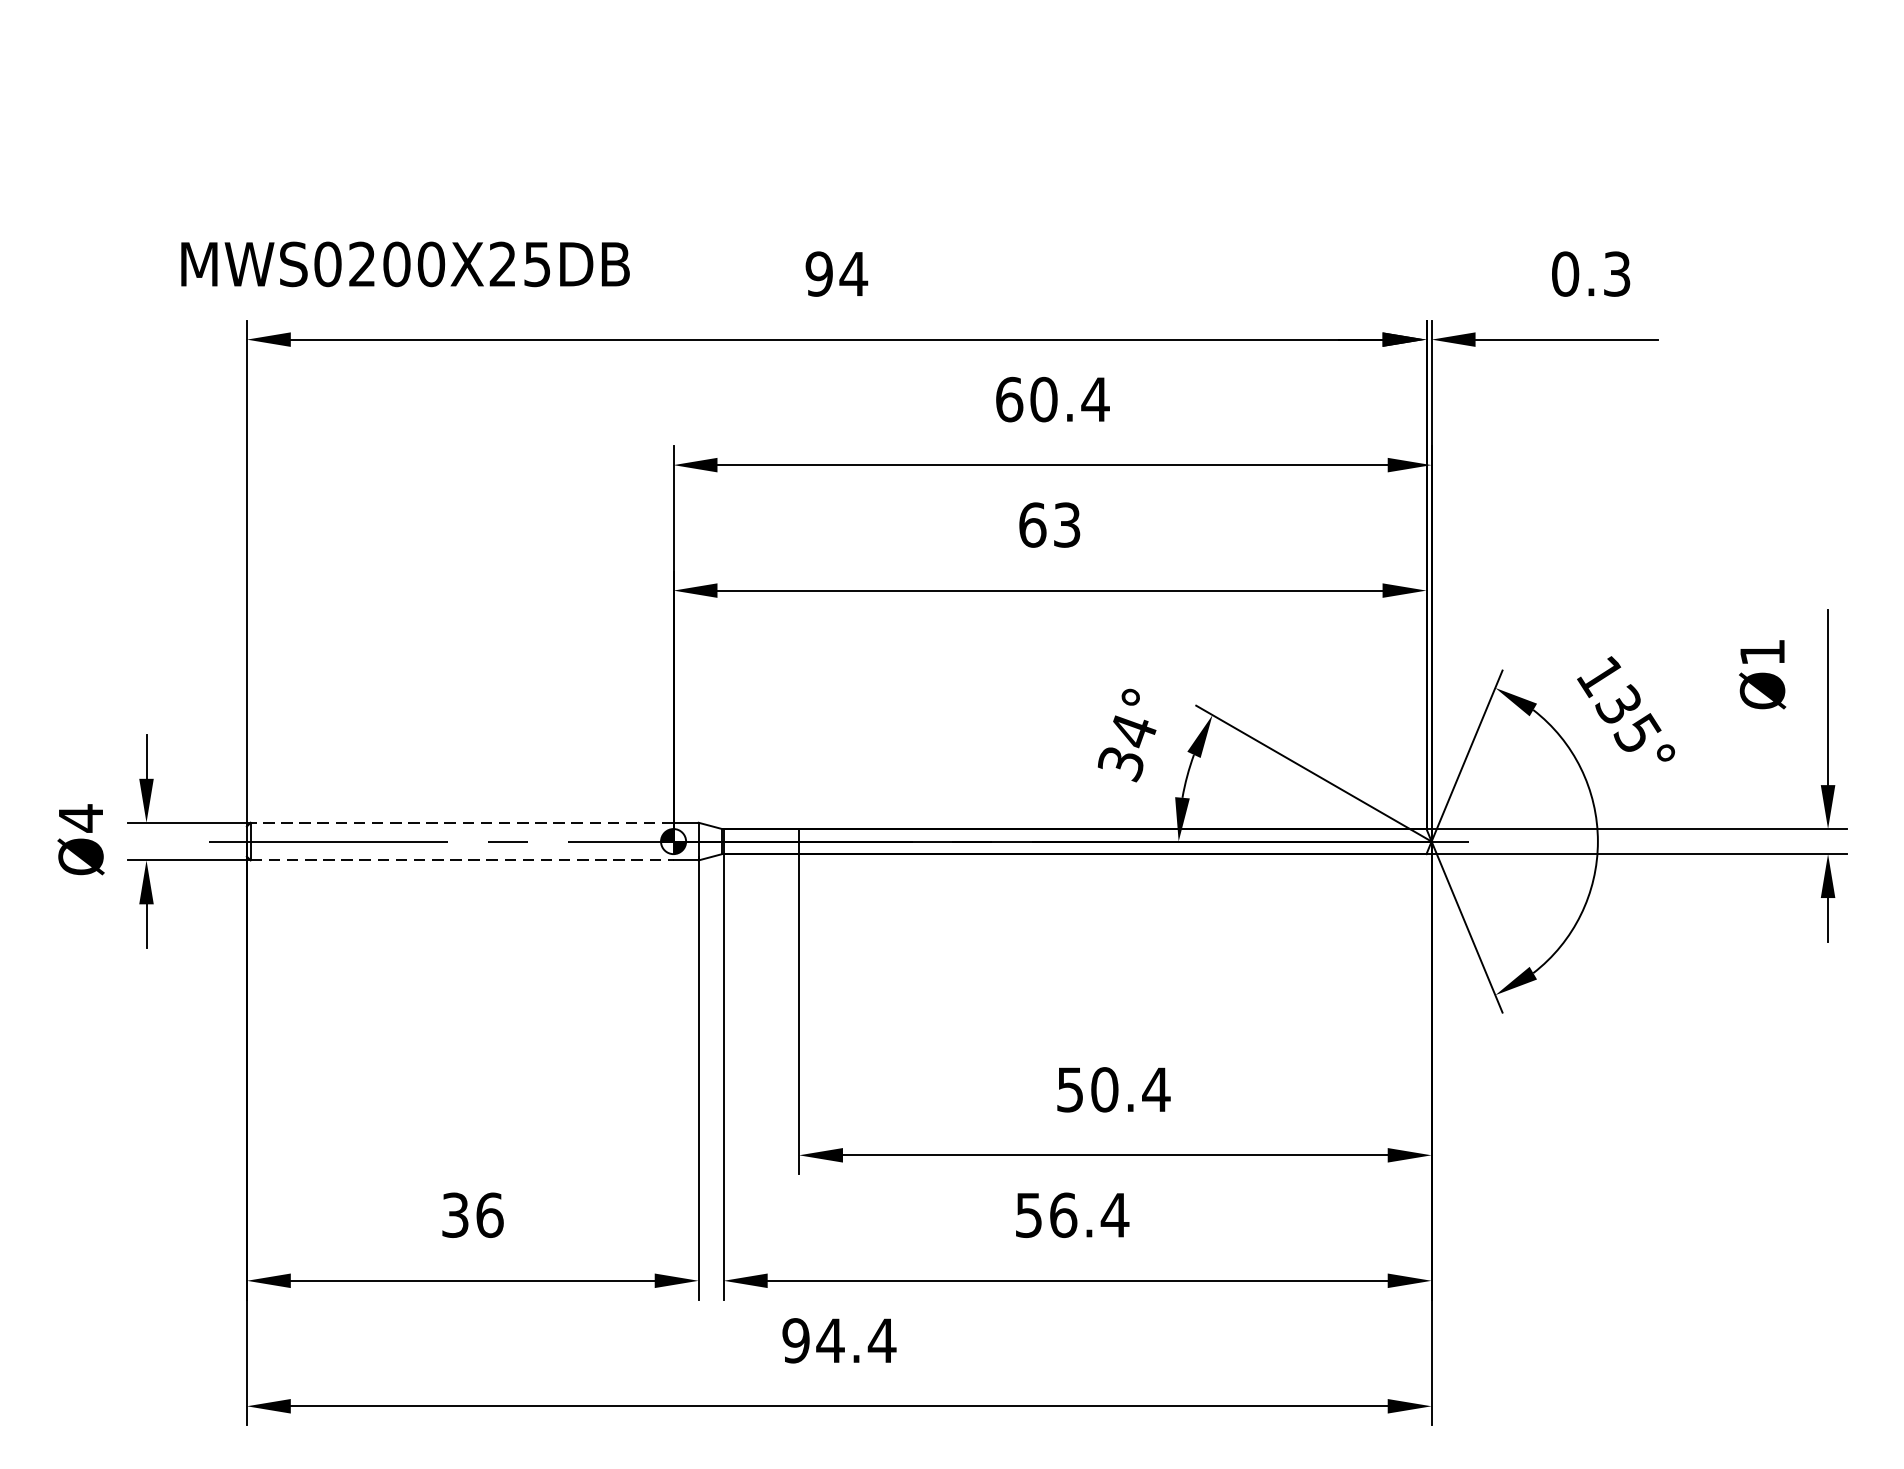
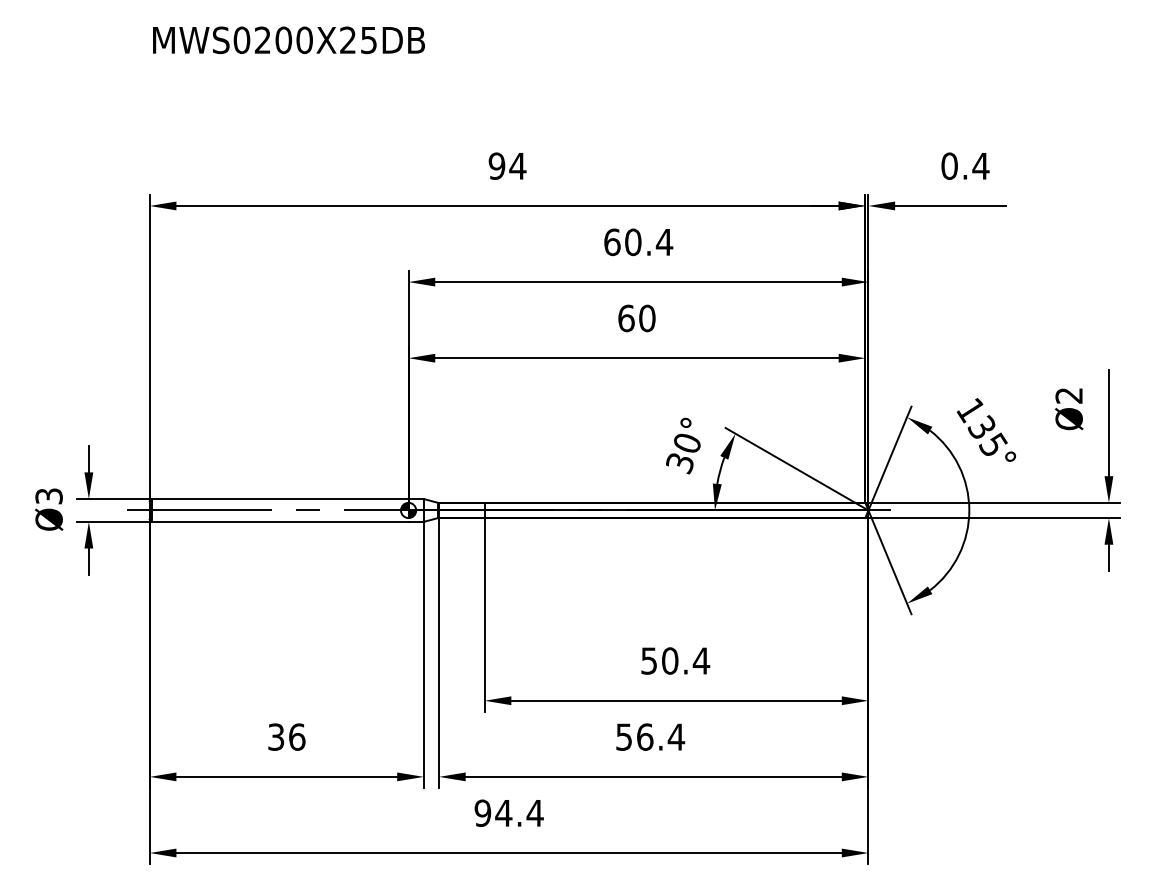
text: (404, 264) -> (288, 40), moved
text: (1616, 272) -> (980, 165), 0.3 -> 0.4
text: (1067, 525) -> (647, 318), 63 -> 60
text: (1761, 652) -> (1068, 395), Ø1 -> Ø2
text: (1133, 731) -> (687, 443), 34° -> 30°
text: (79, 818) -> (48, 496), Ø4 -> Ø3
line: (460, 823) -> (279, 499), dashed -> solid
line: (462, 859) -> (280, 521), dashed -> solid

